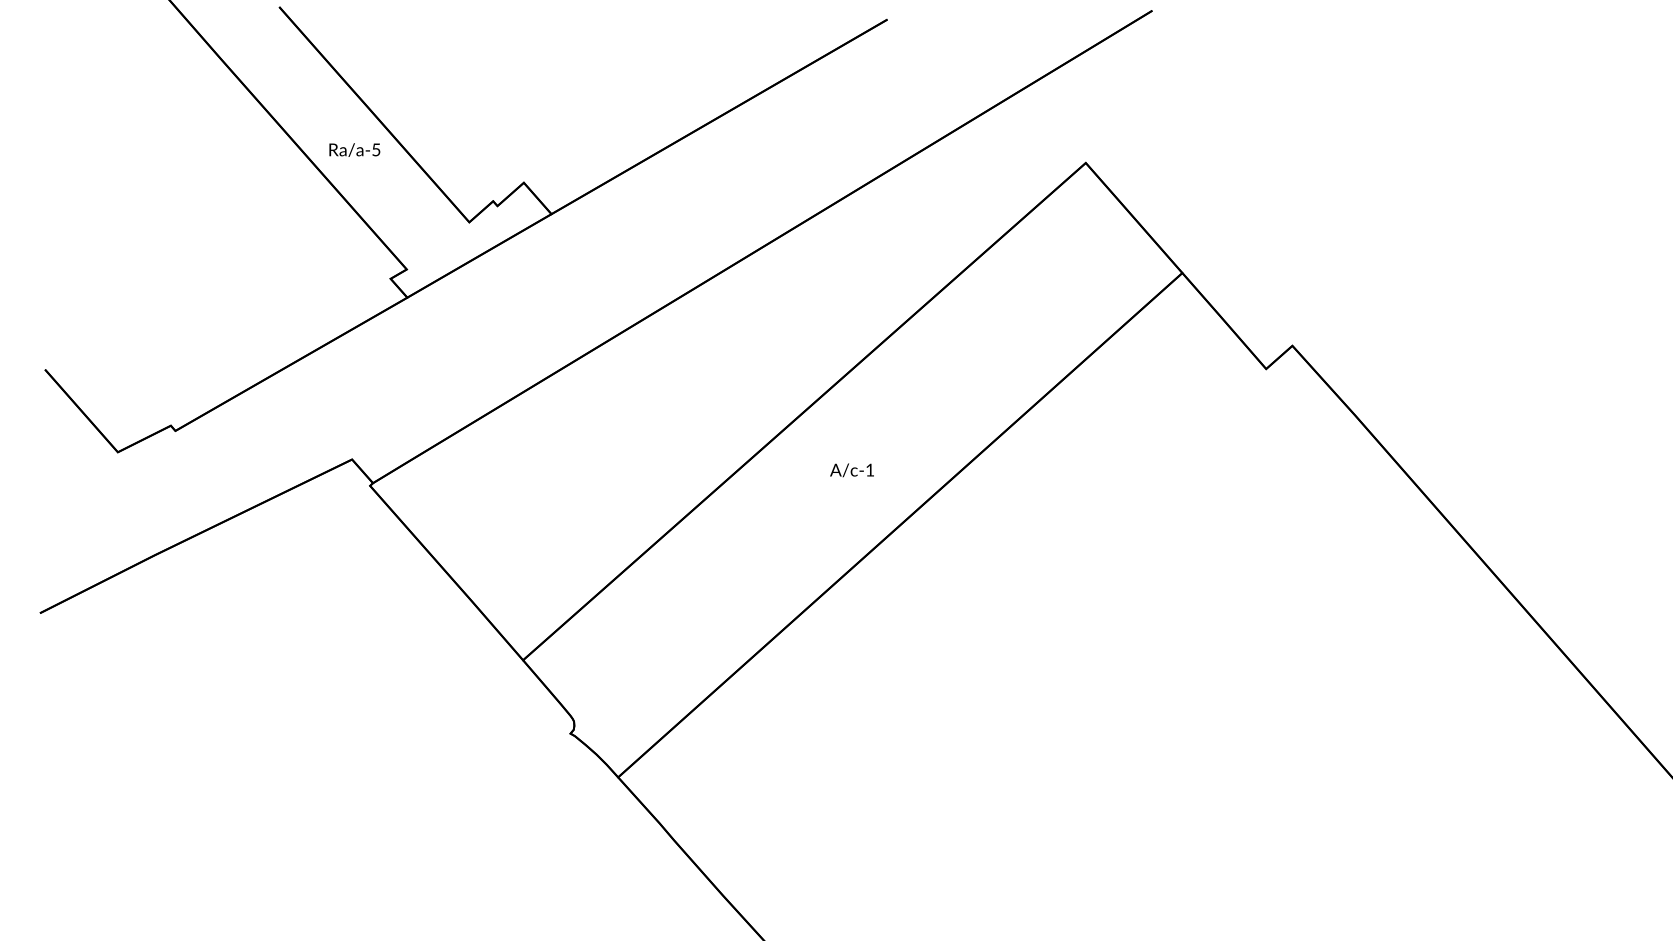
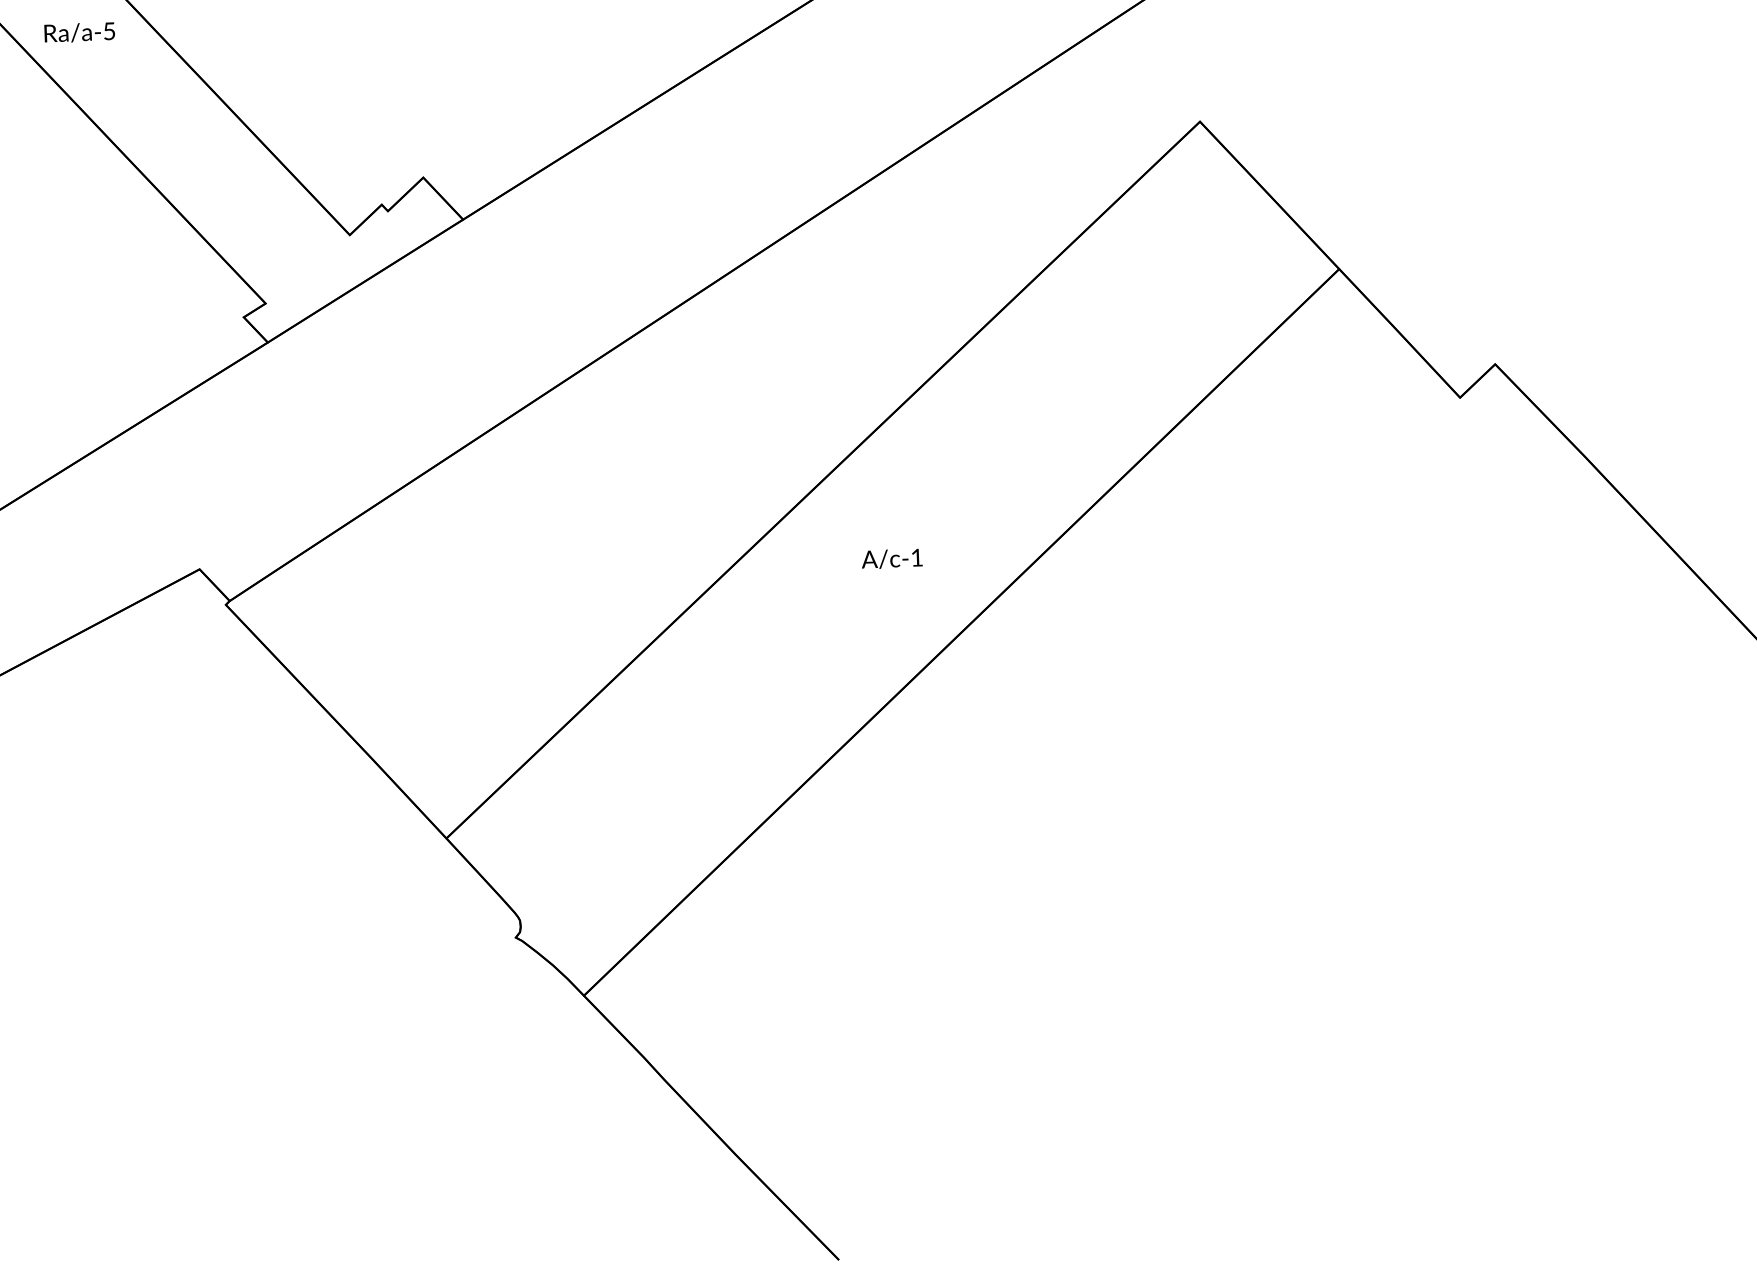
text: (354, 149) -> (79, 31), moved

